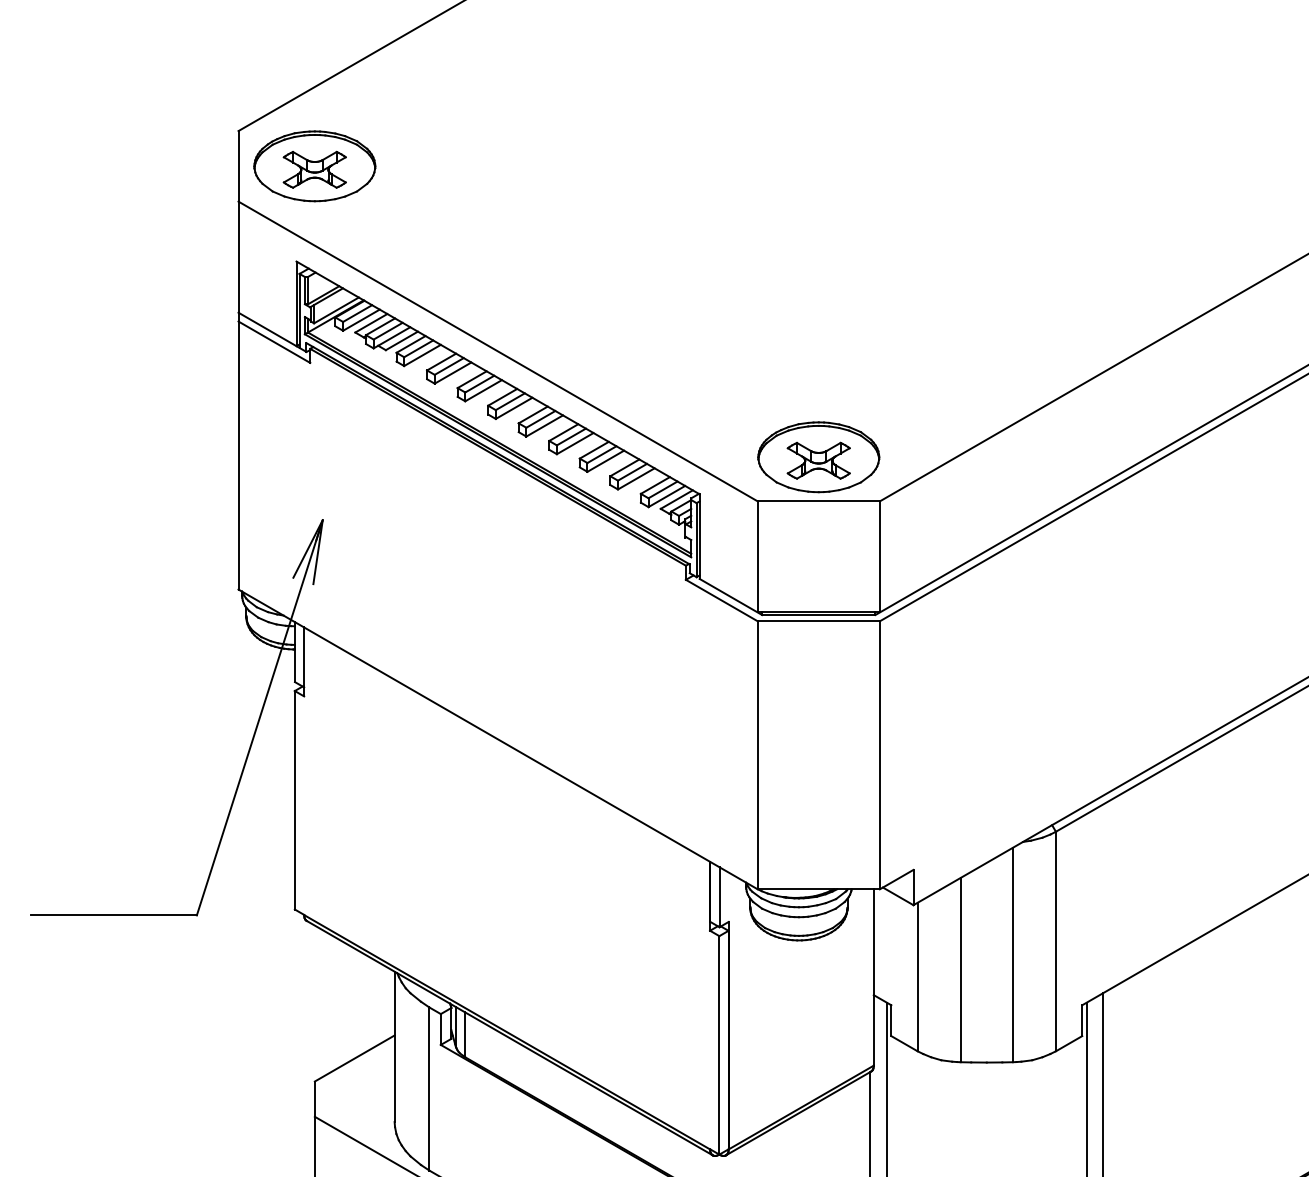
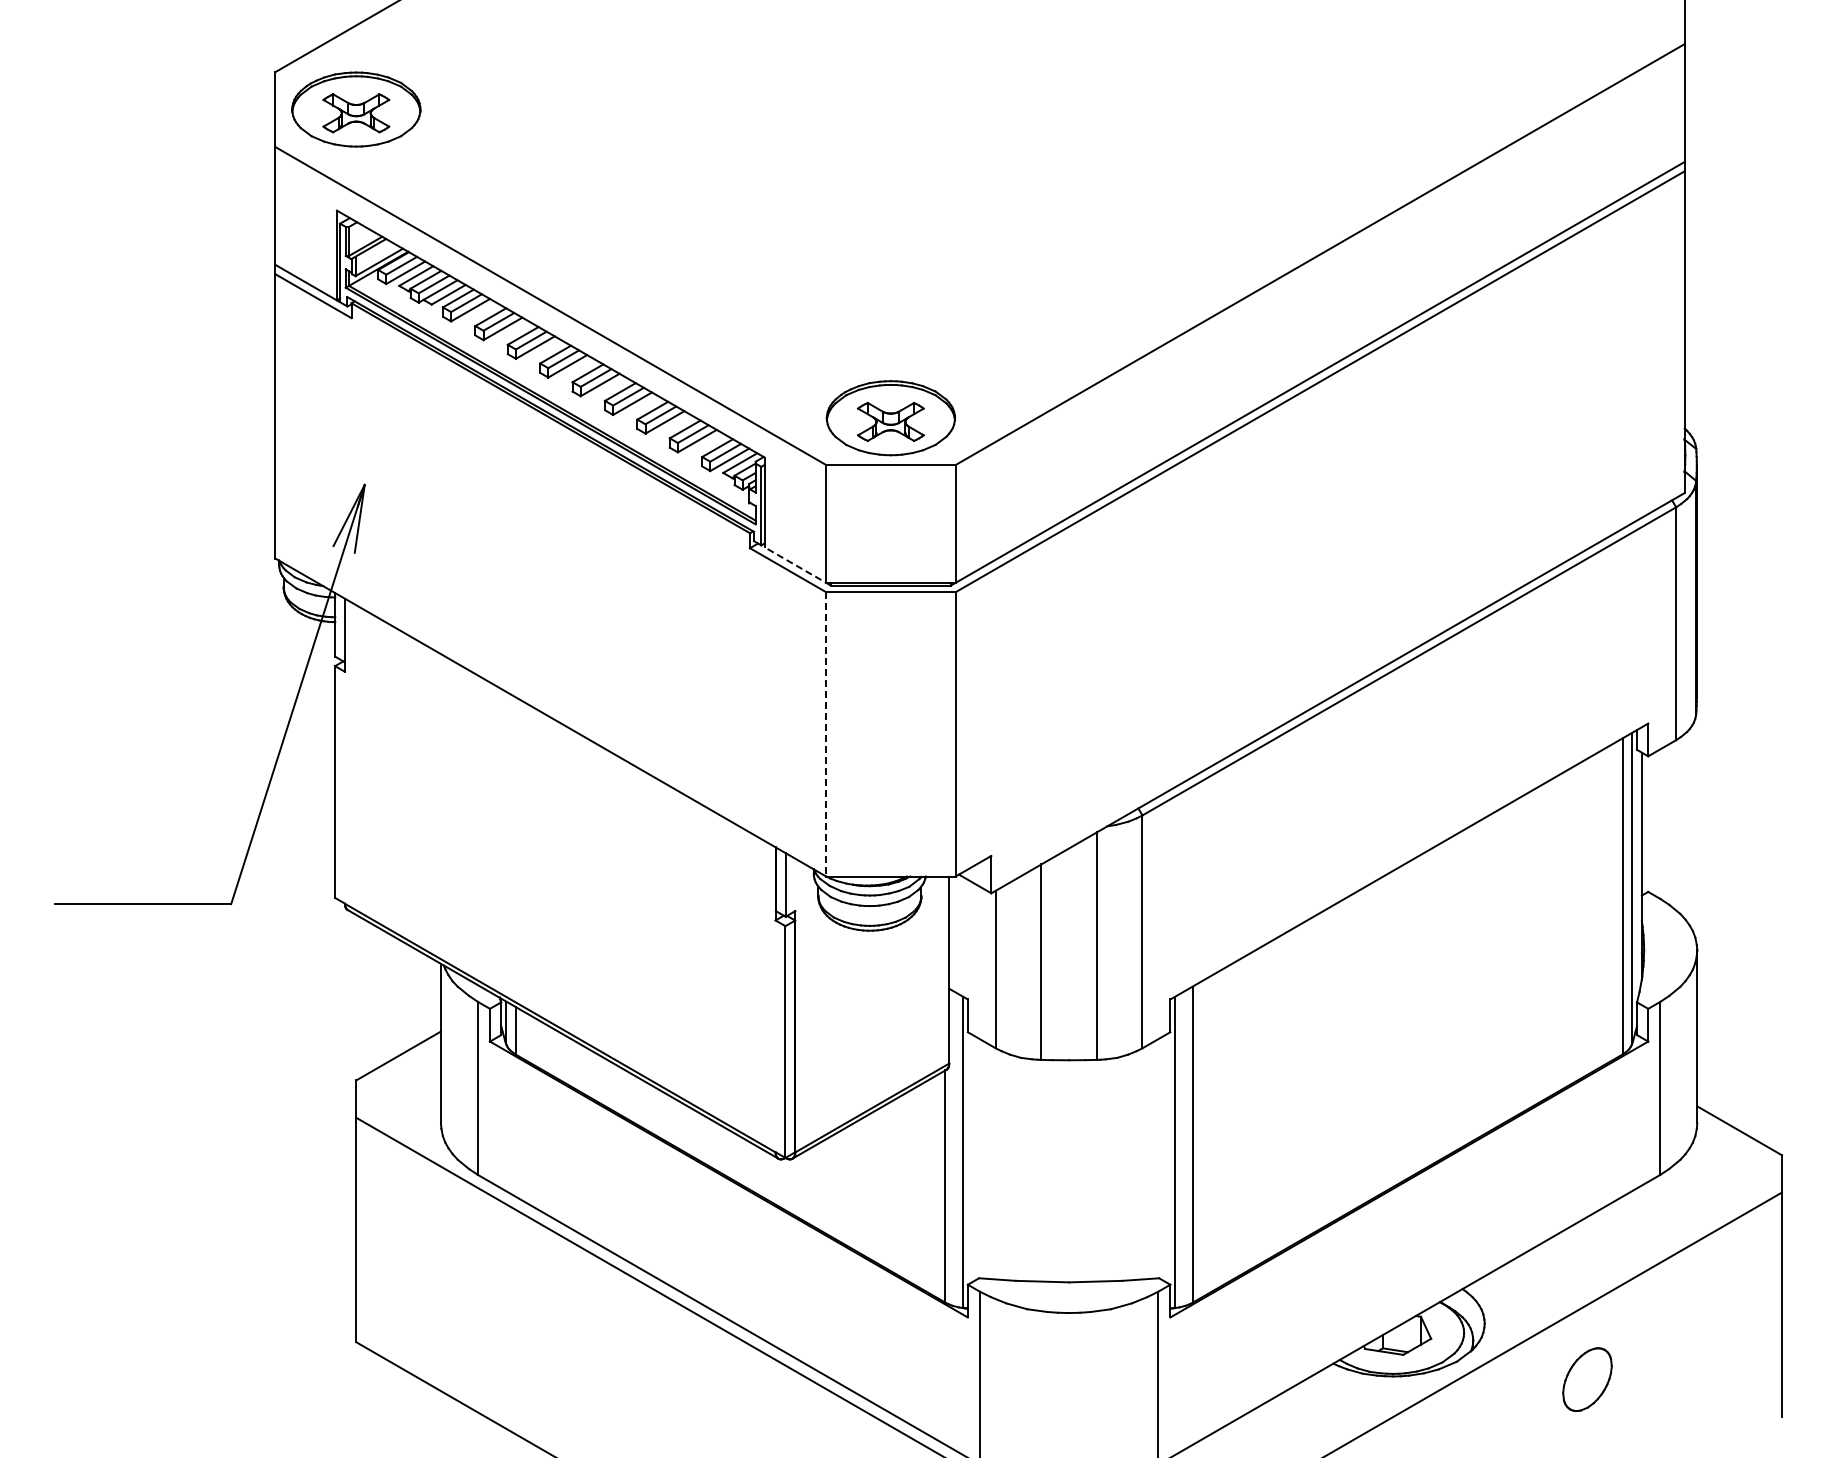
line: (730, 597) -> (797, 566), solid -> dashed
line: (758, 755) -> (826, 734), solid -> dashed

